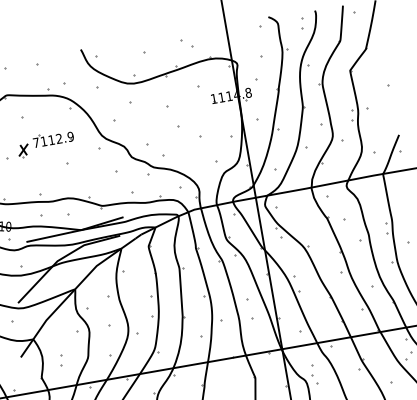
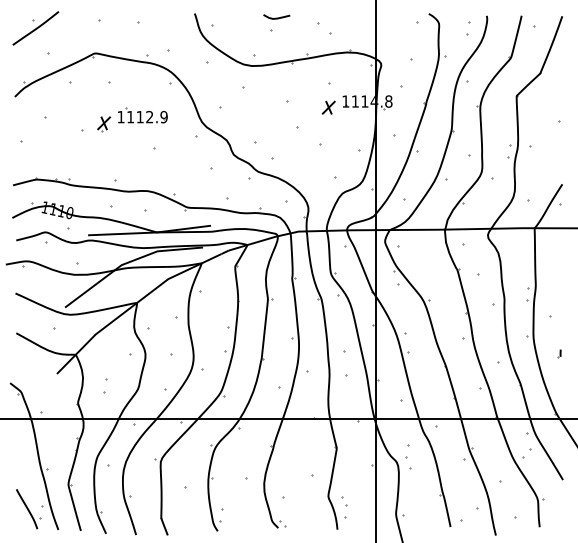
curve: (146, 41) -> (276, 17), added
part: (201, 106) -> (328, 107), added
text: (35, 143) -> (120, 117), 7112.9 -> 1112.9

